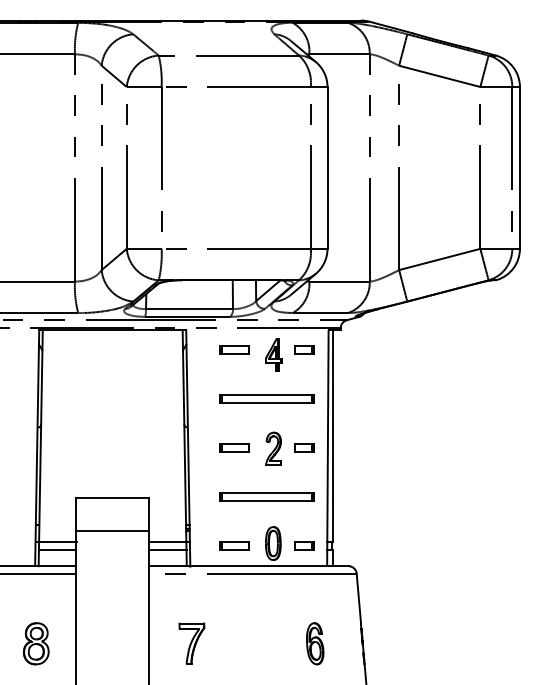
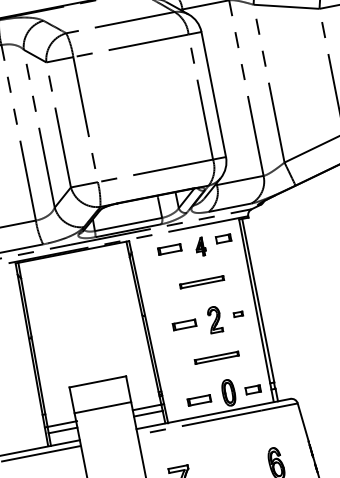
part: (273, 354) -> (200, 246), size x0.7
part: (266, 398) -> (201, 281), size x0.6
part: (304, 447) -> (238, 313), size x0.6
part: (266, 496) -> (216, 357), size x0.6

